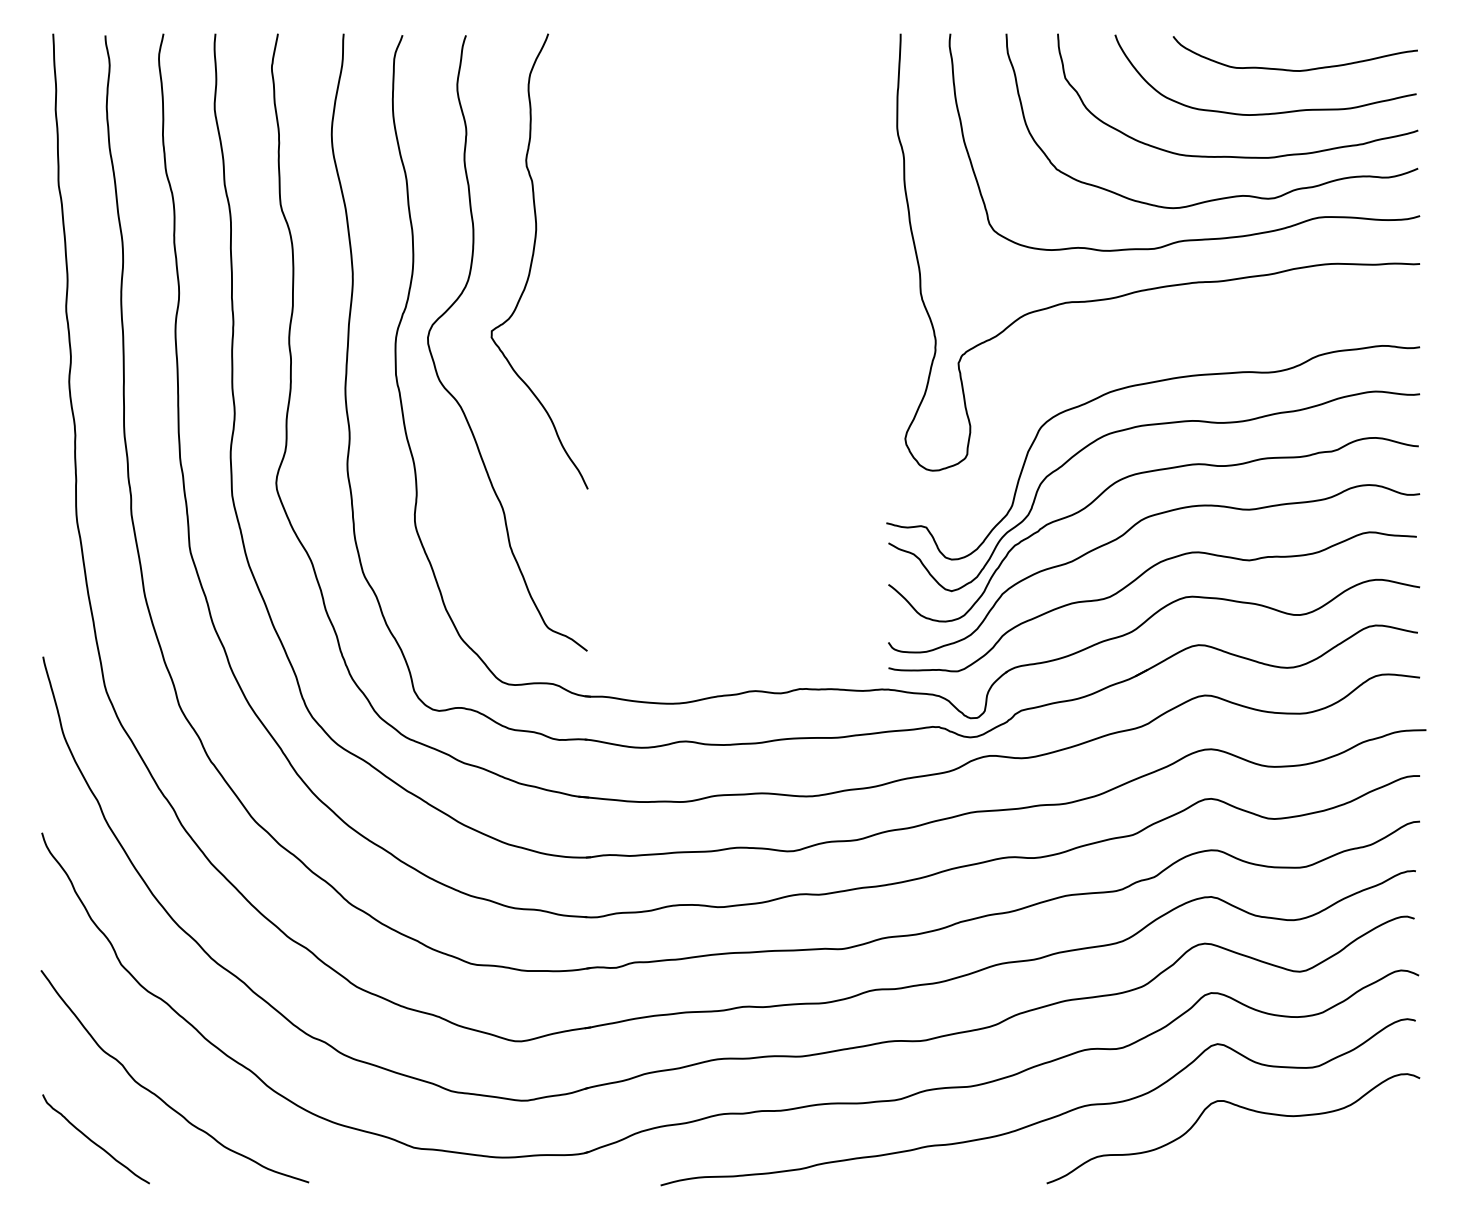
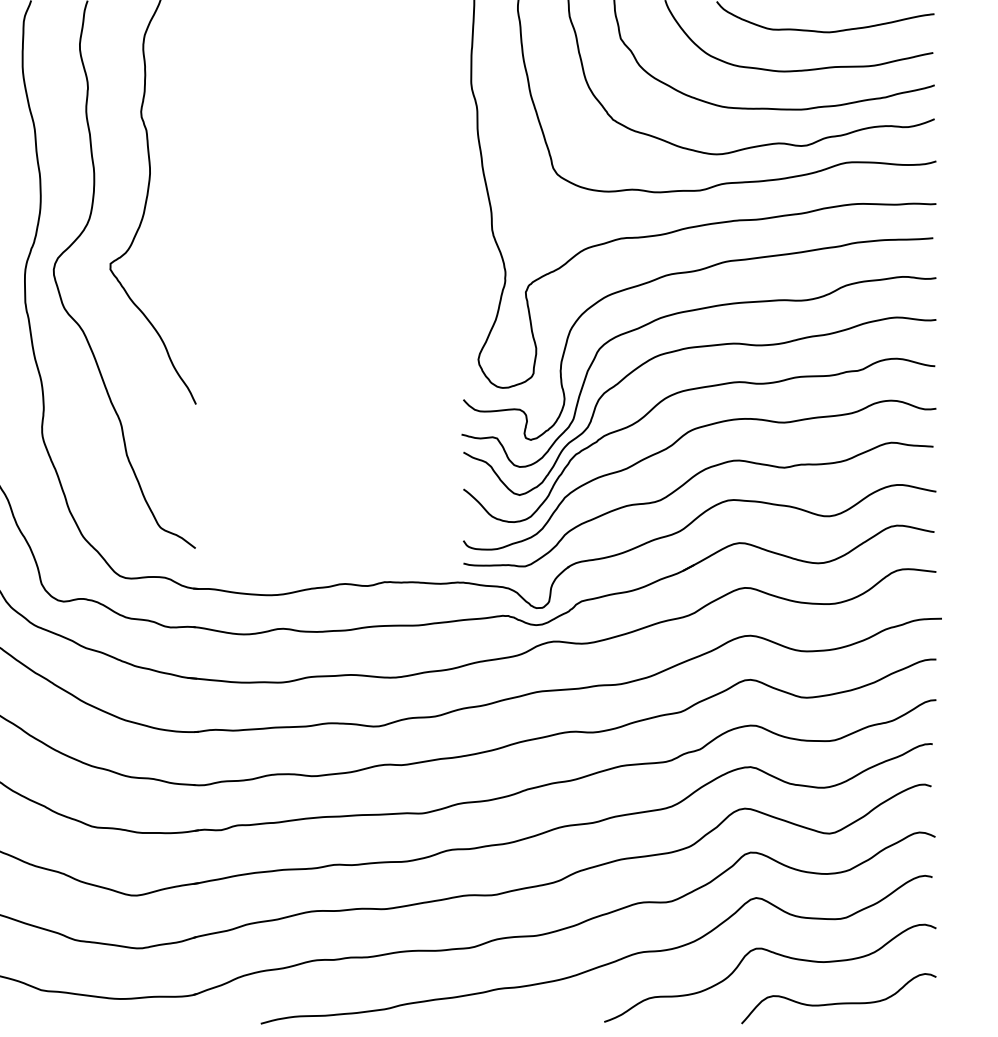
curve: (1143, 341) -> (690, 272), added
curve: (1312, 1161) -> (840, 1002), added

